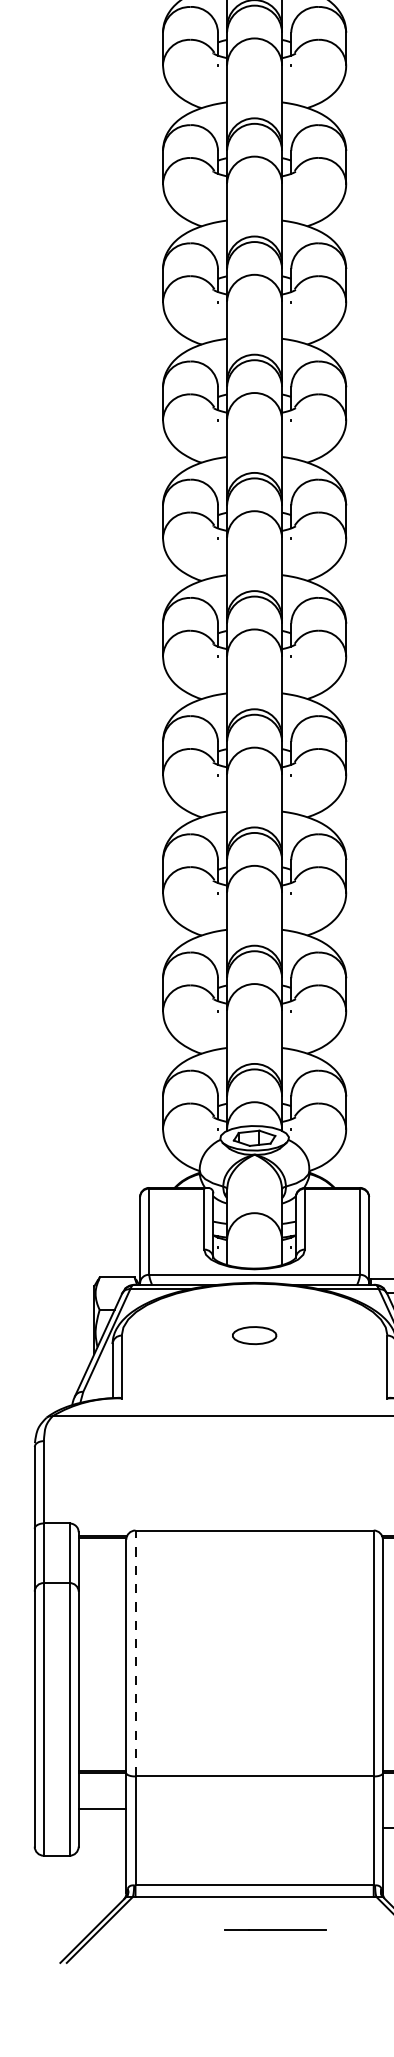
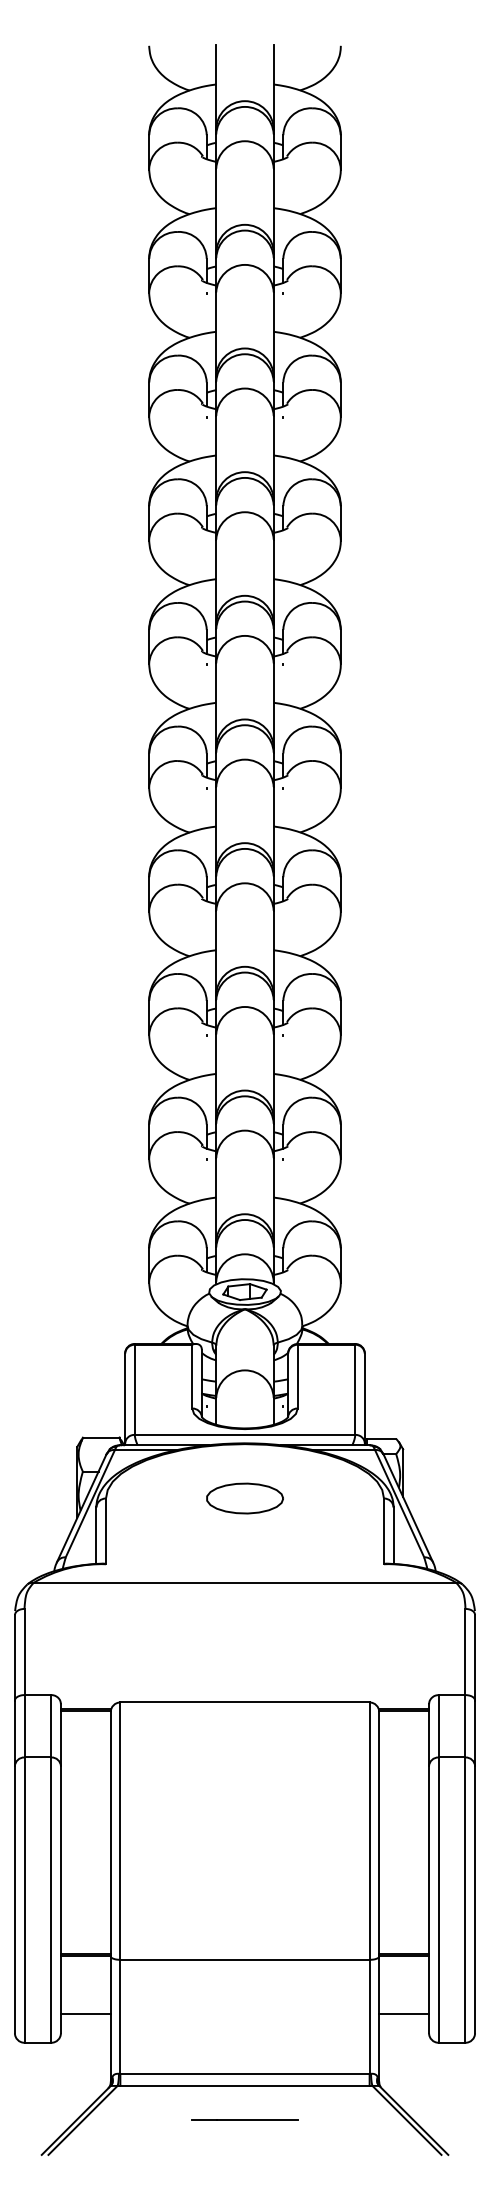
part: (254, 1335) -> (244, 1498), size x1.67
line: (135, 1653) -> (120, 1831), dashed -> solid
line: (102, 1809) -> (85, 2014), moved
line: (275, 1929) -> (244, 2119), moved

